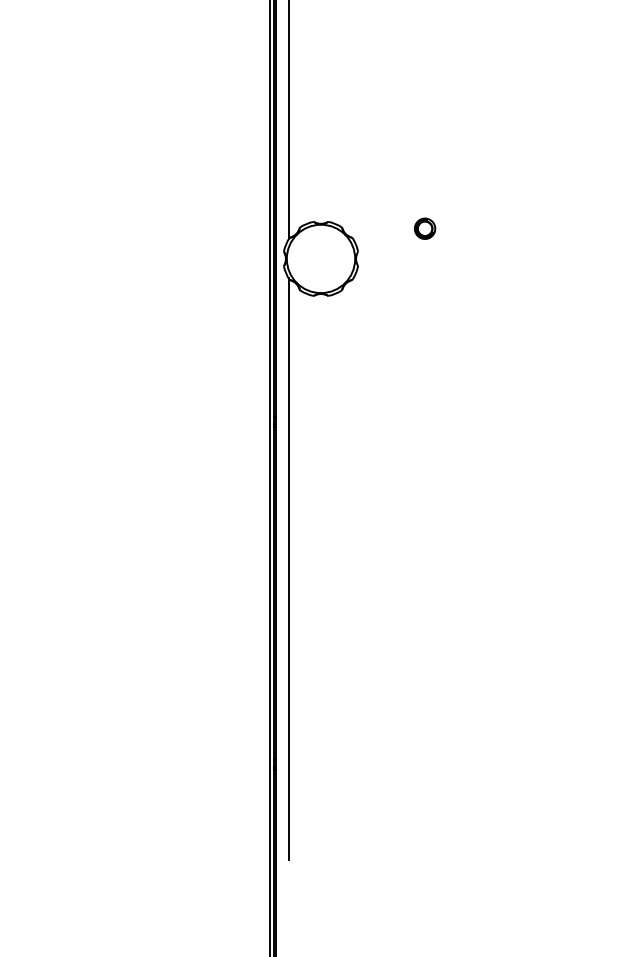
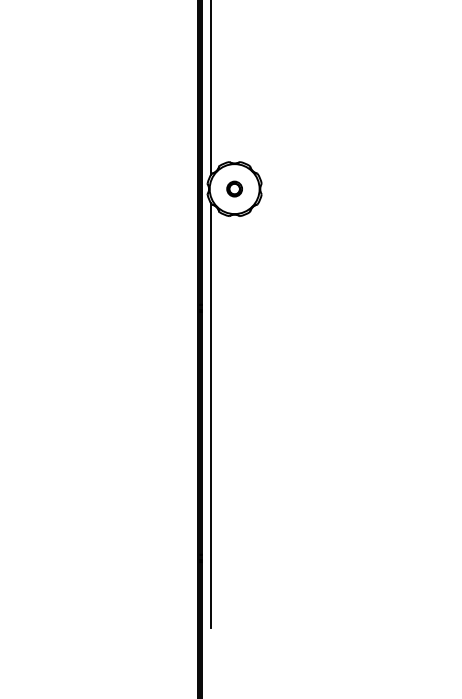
part: (424, 227) -> (234, 188), moved

